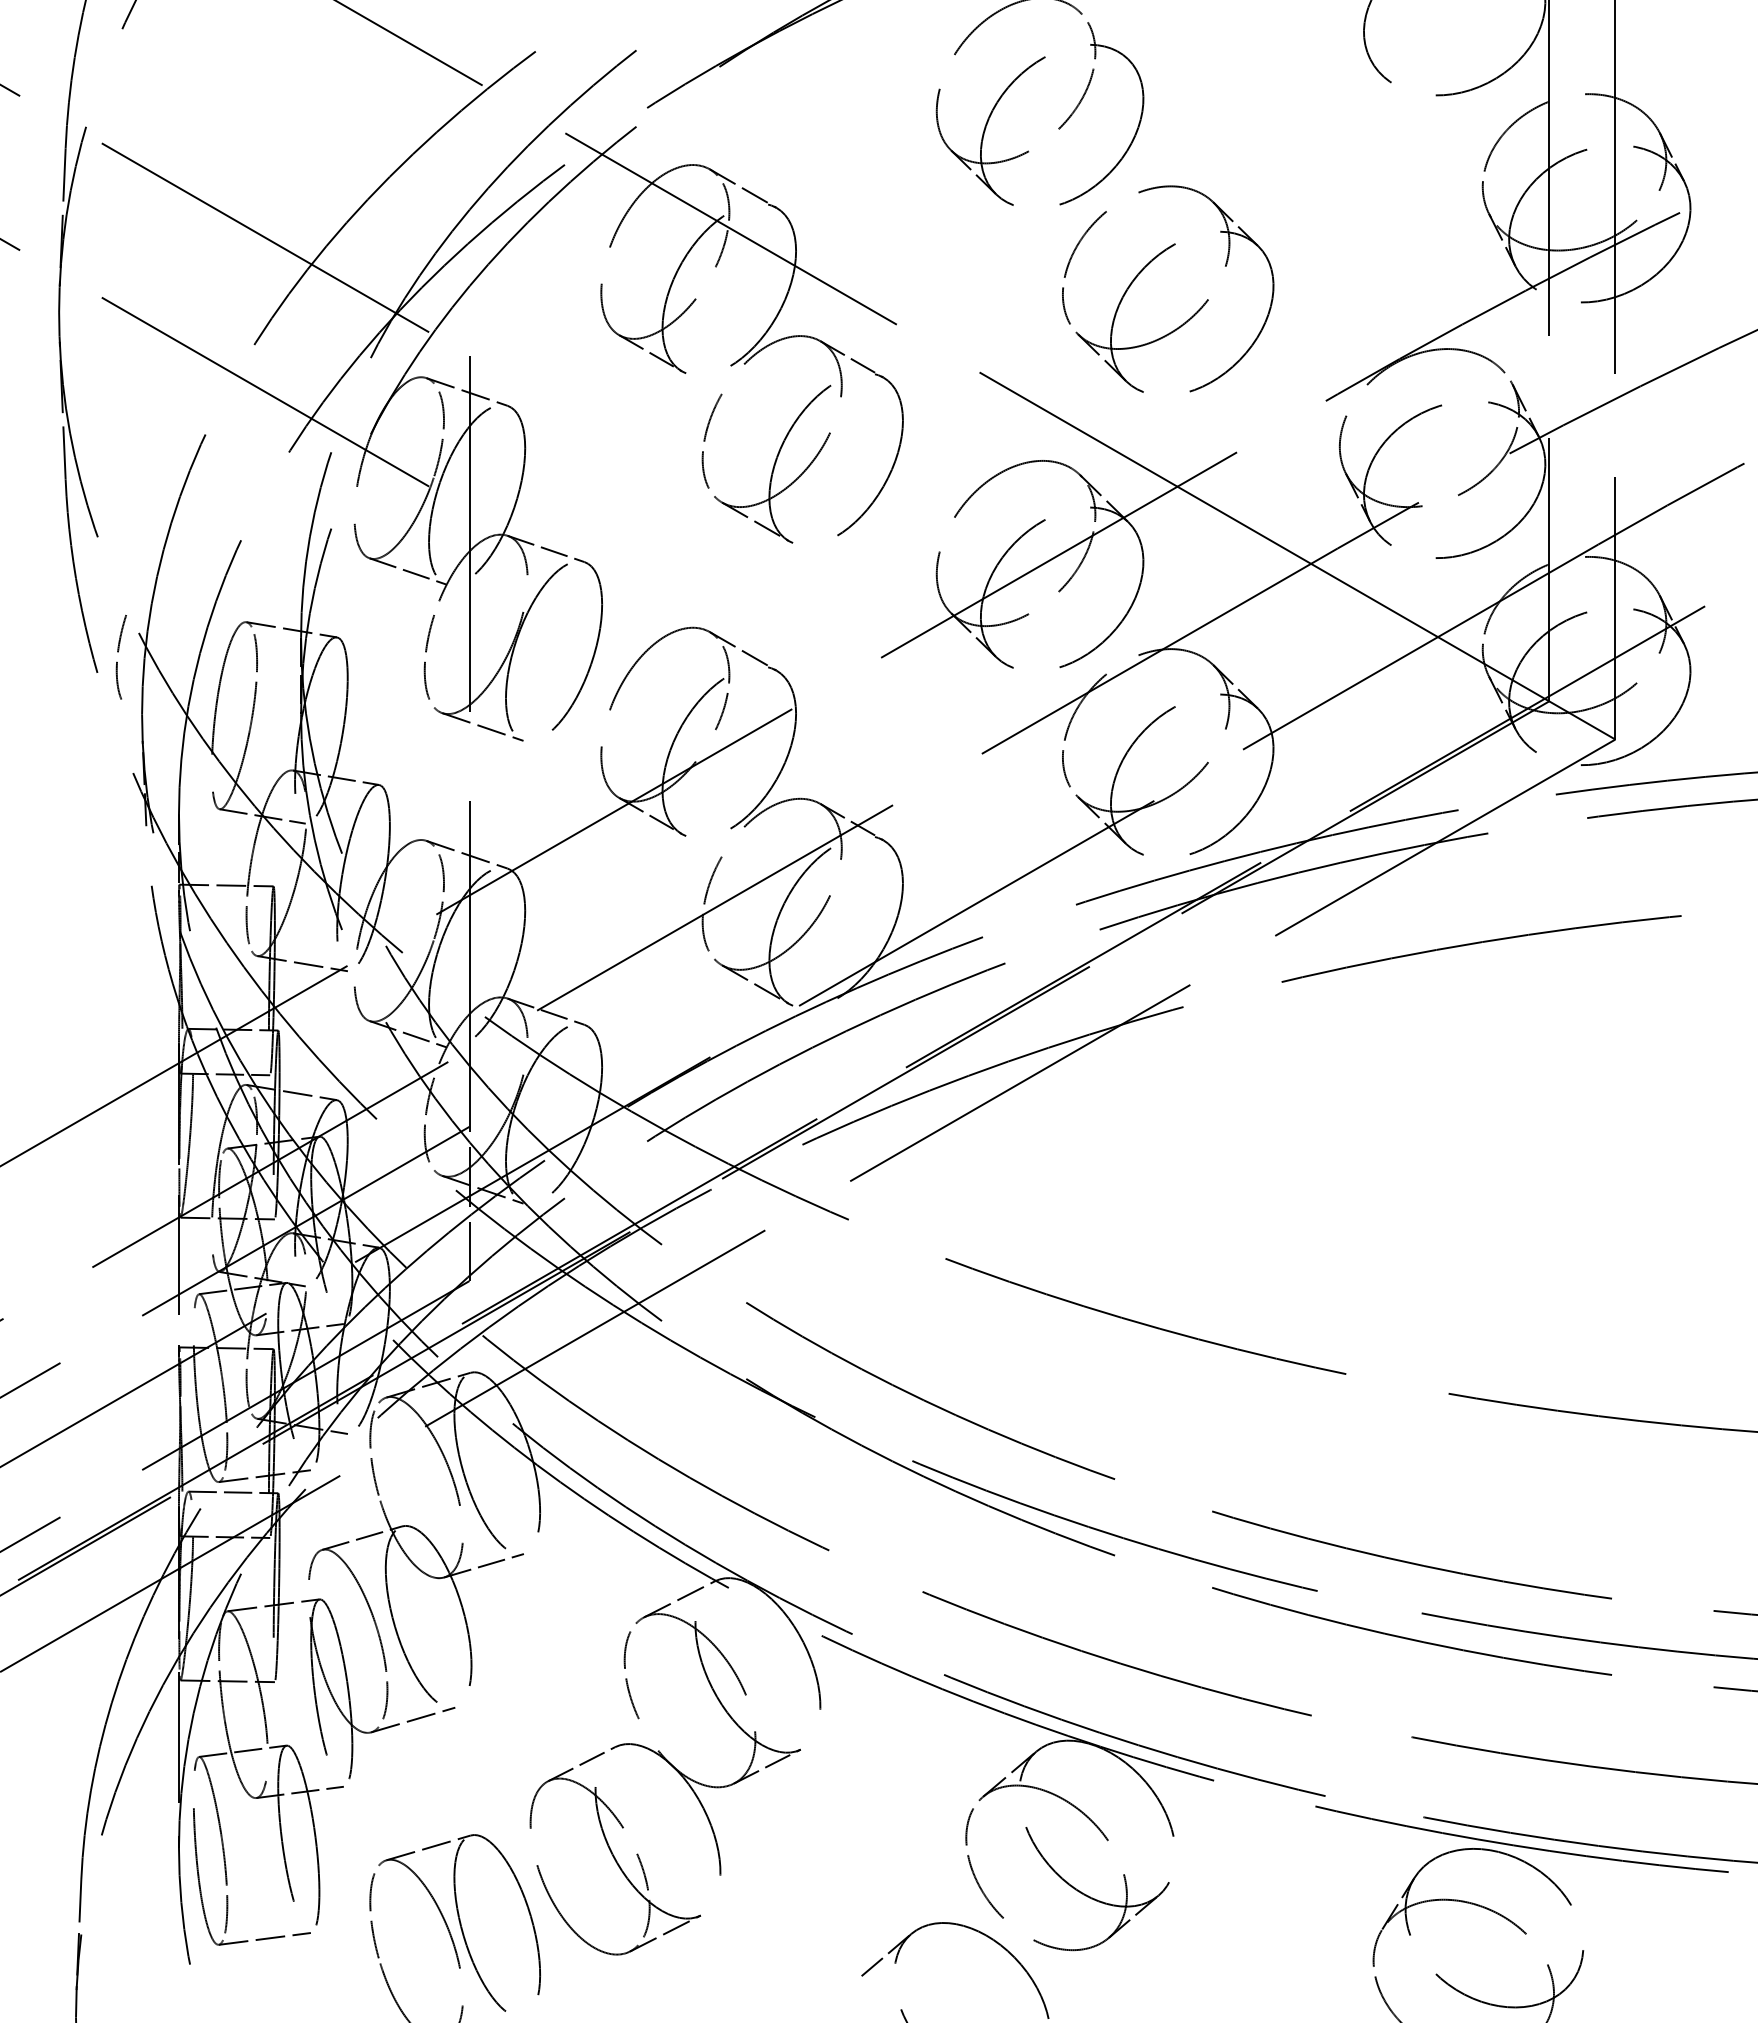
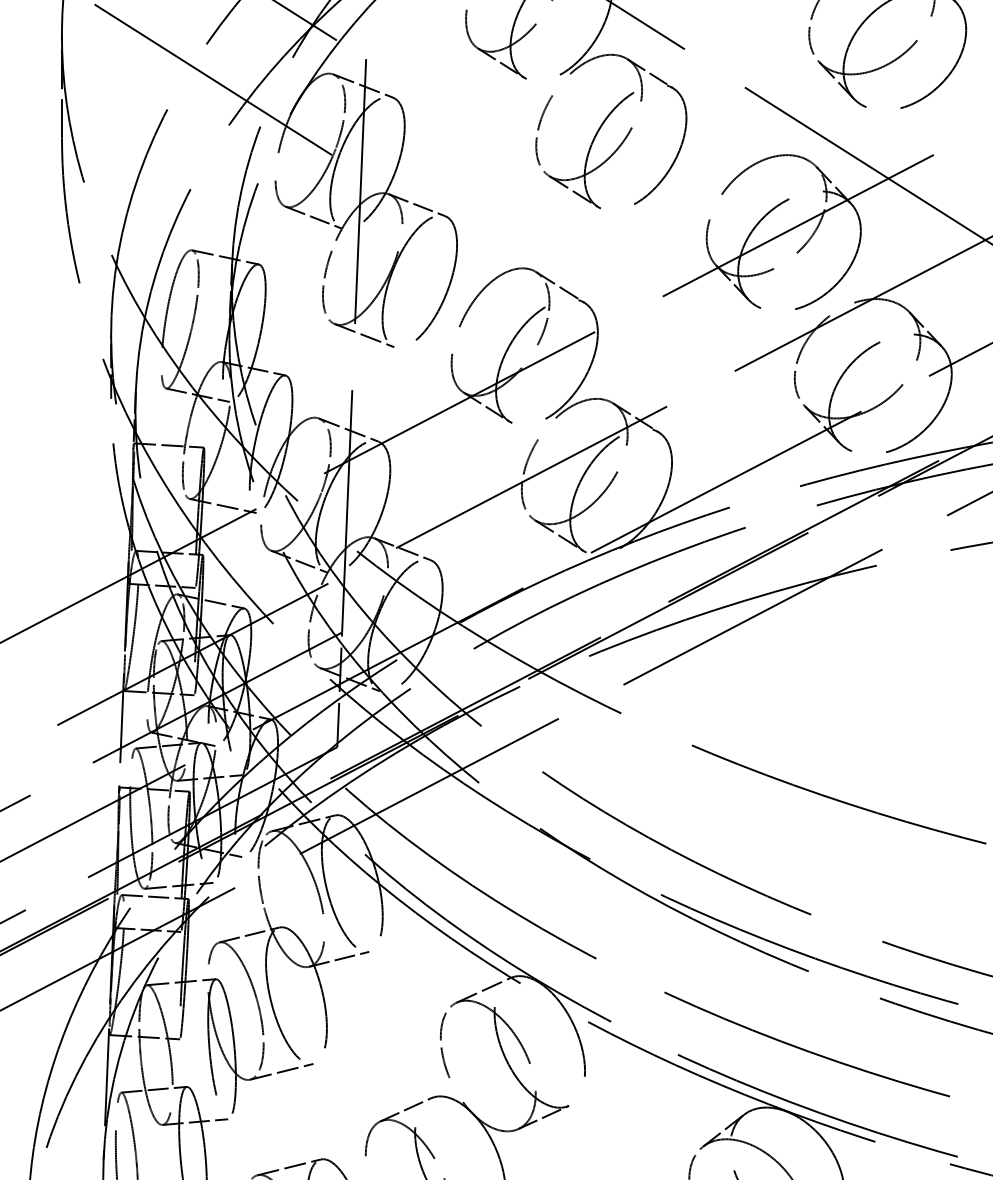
curve: (118, 652) -> (95, 268), removed

